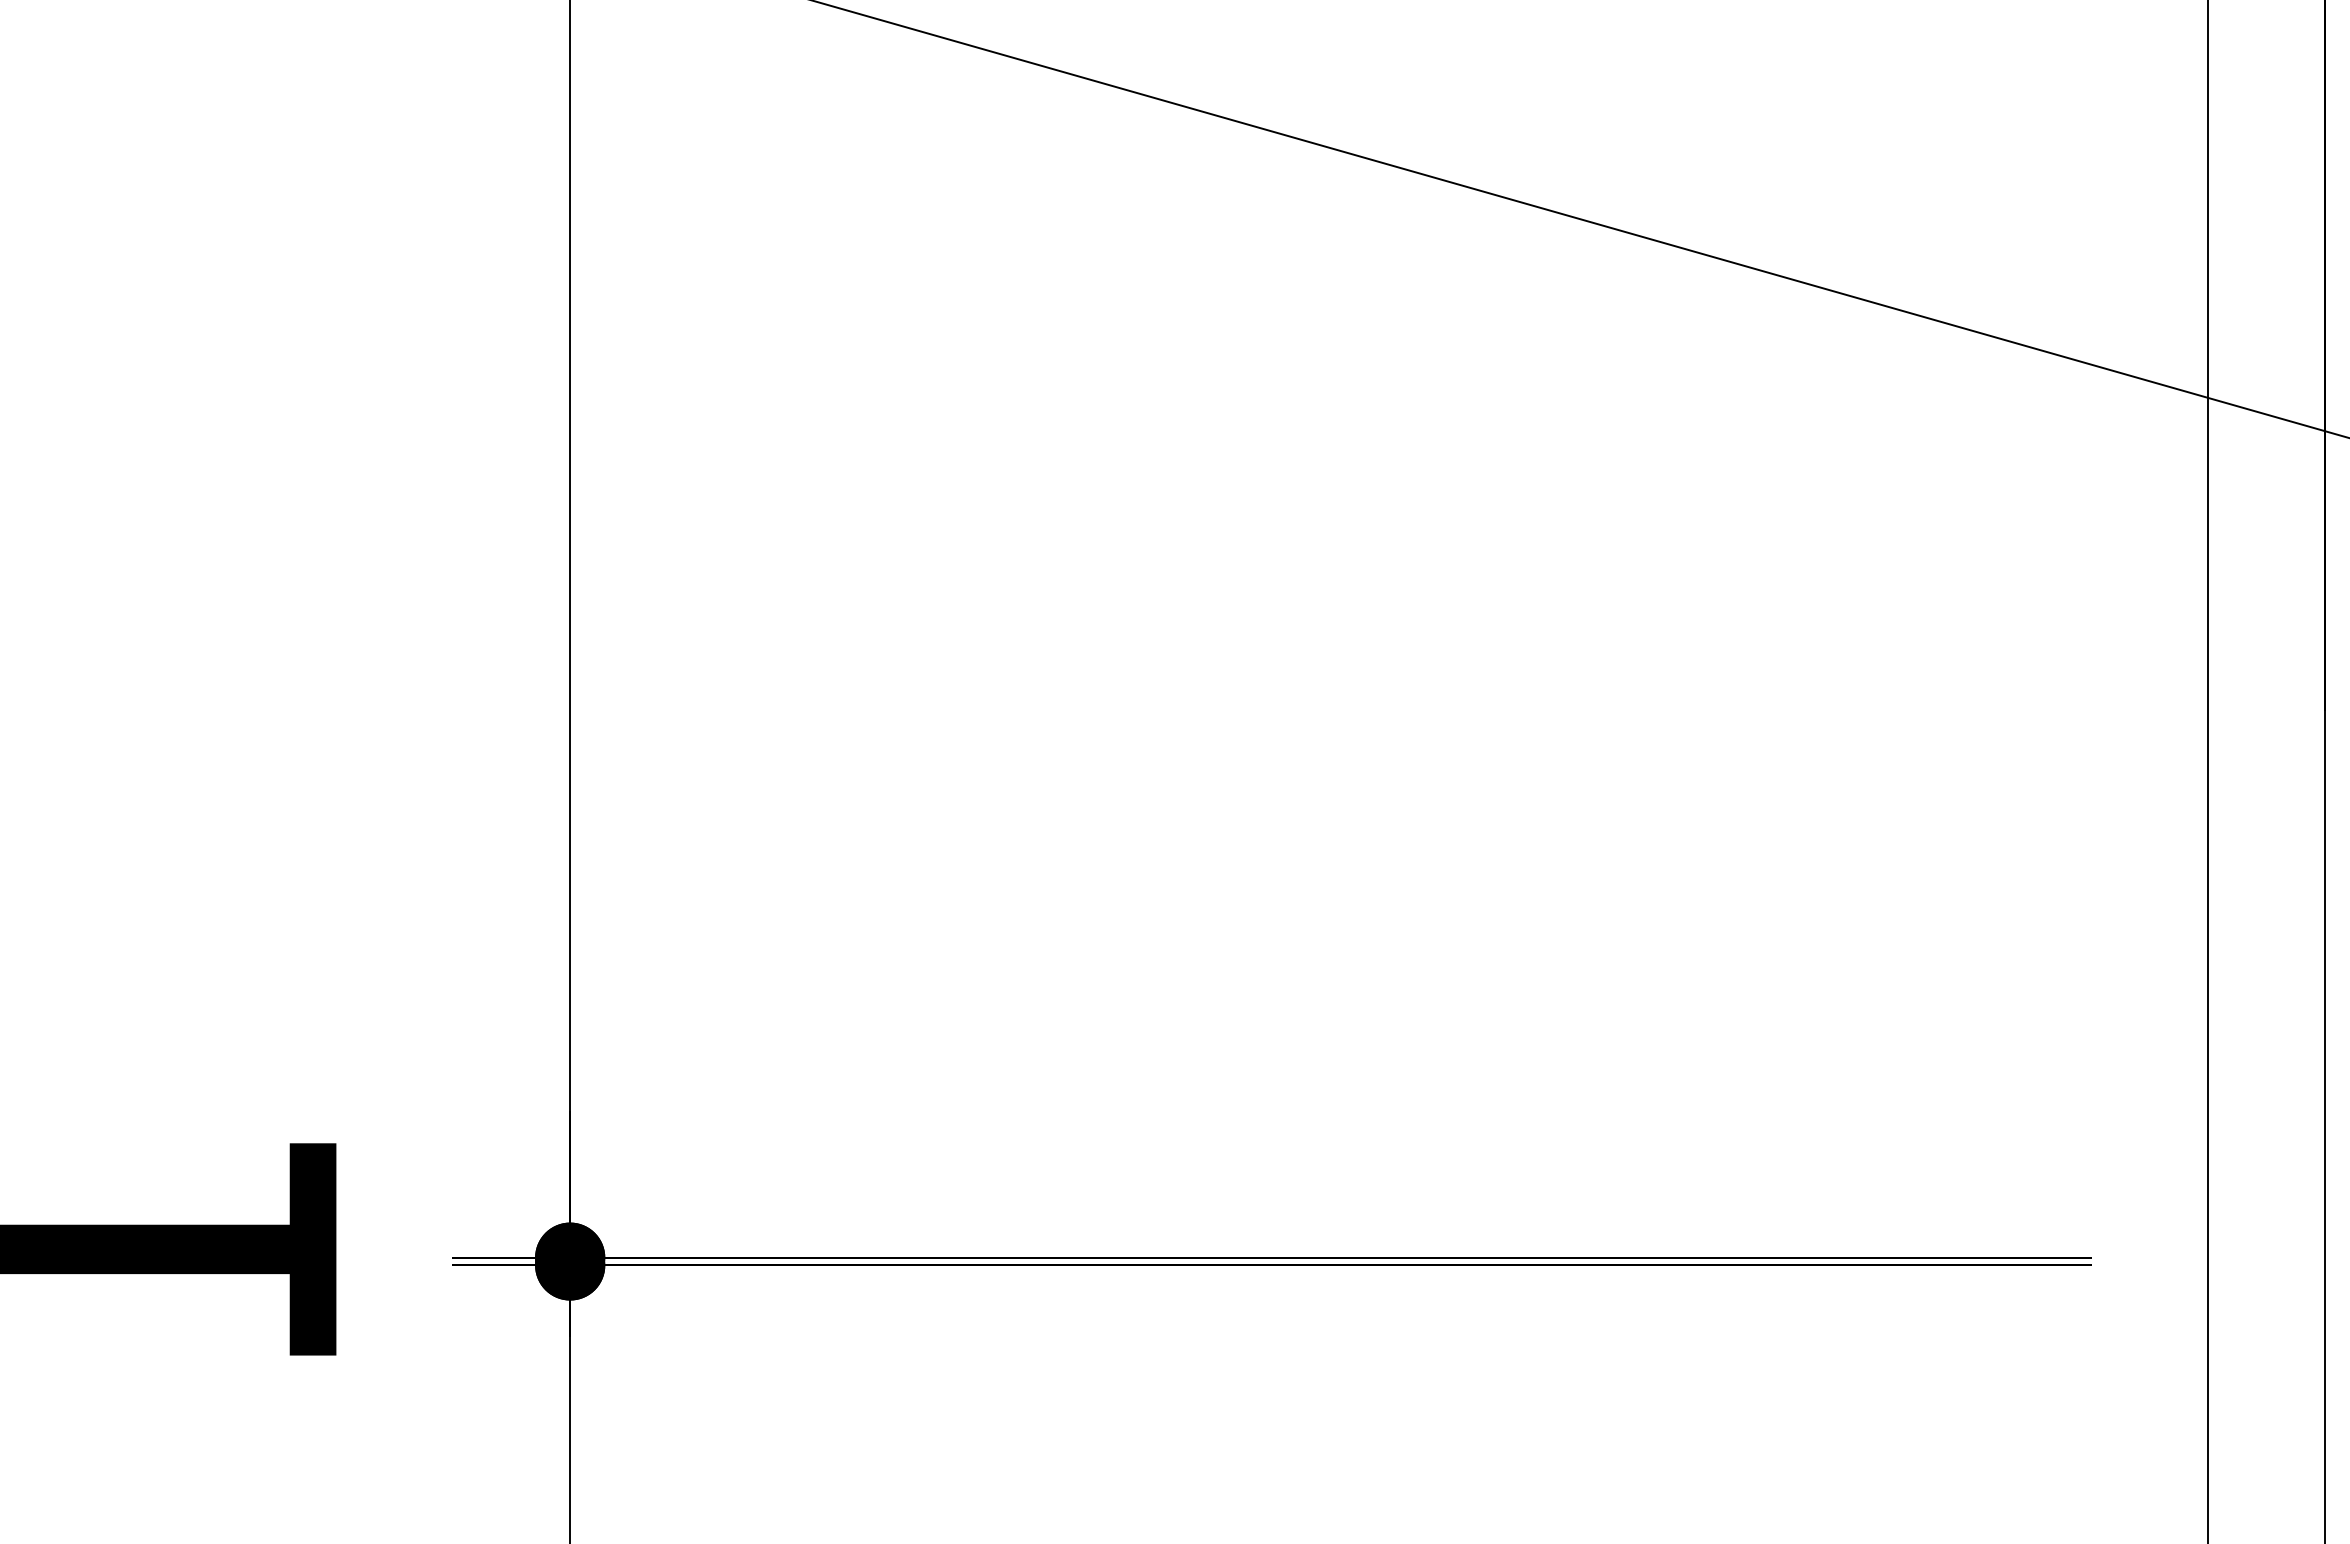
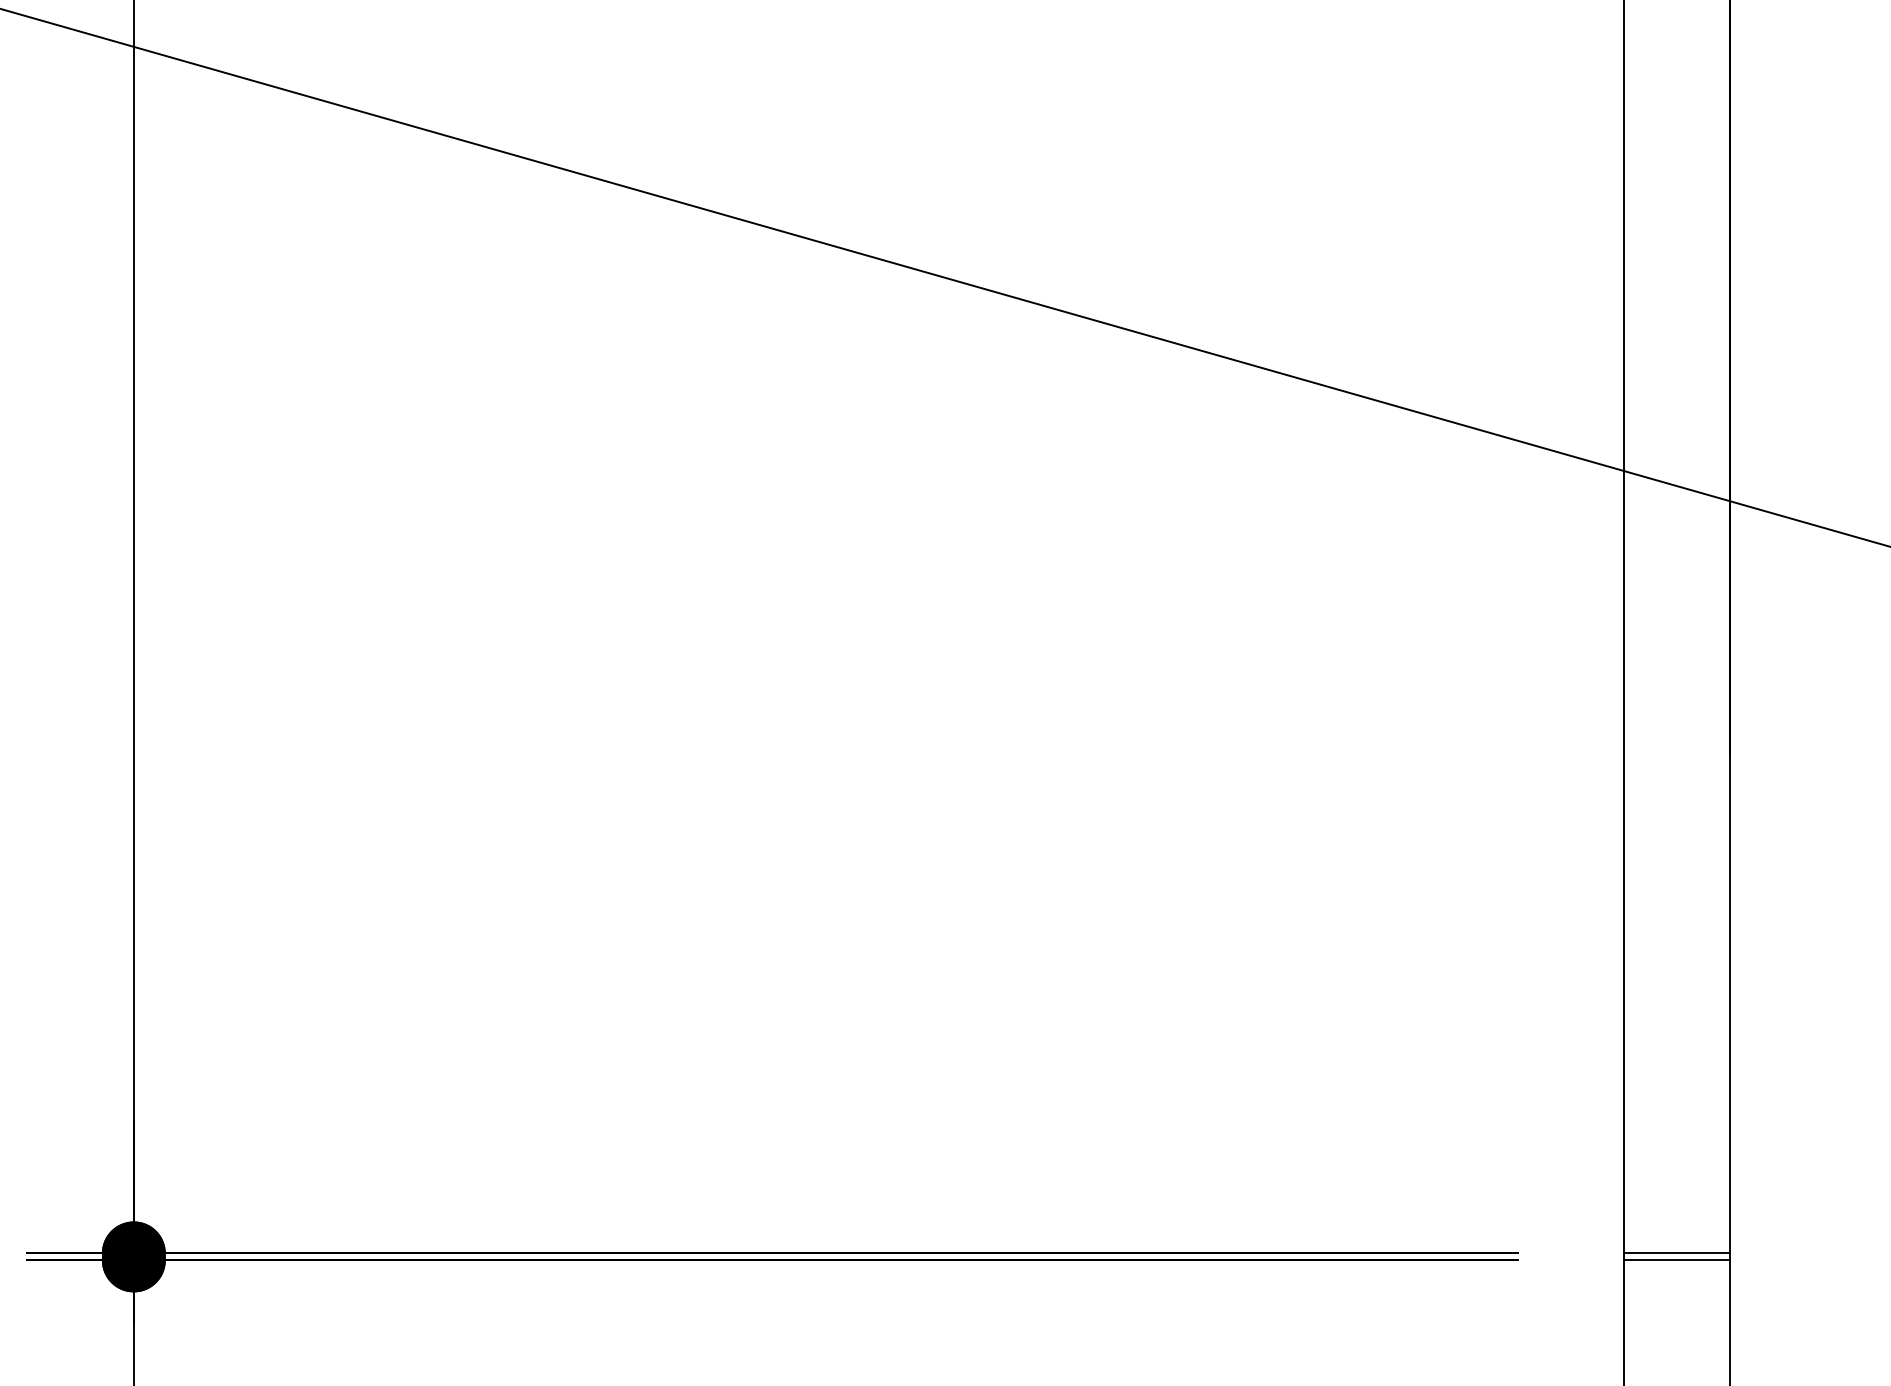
line: (2265, 1257) -> (1676, 1253), added
line: (2265, 1265) -> (1676, 1260), added

